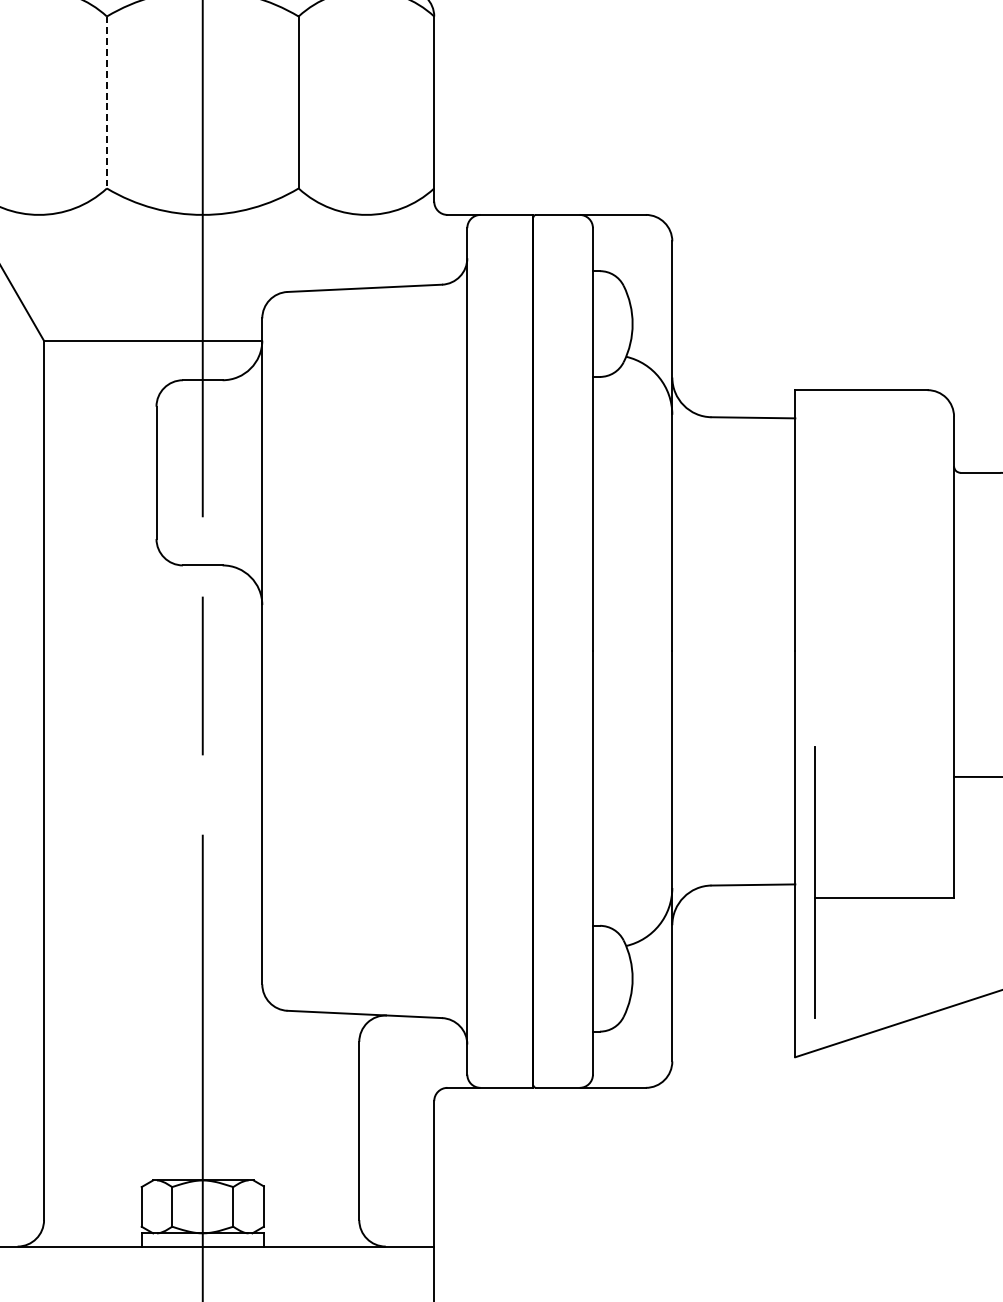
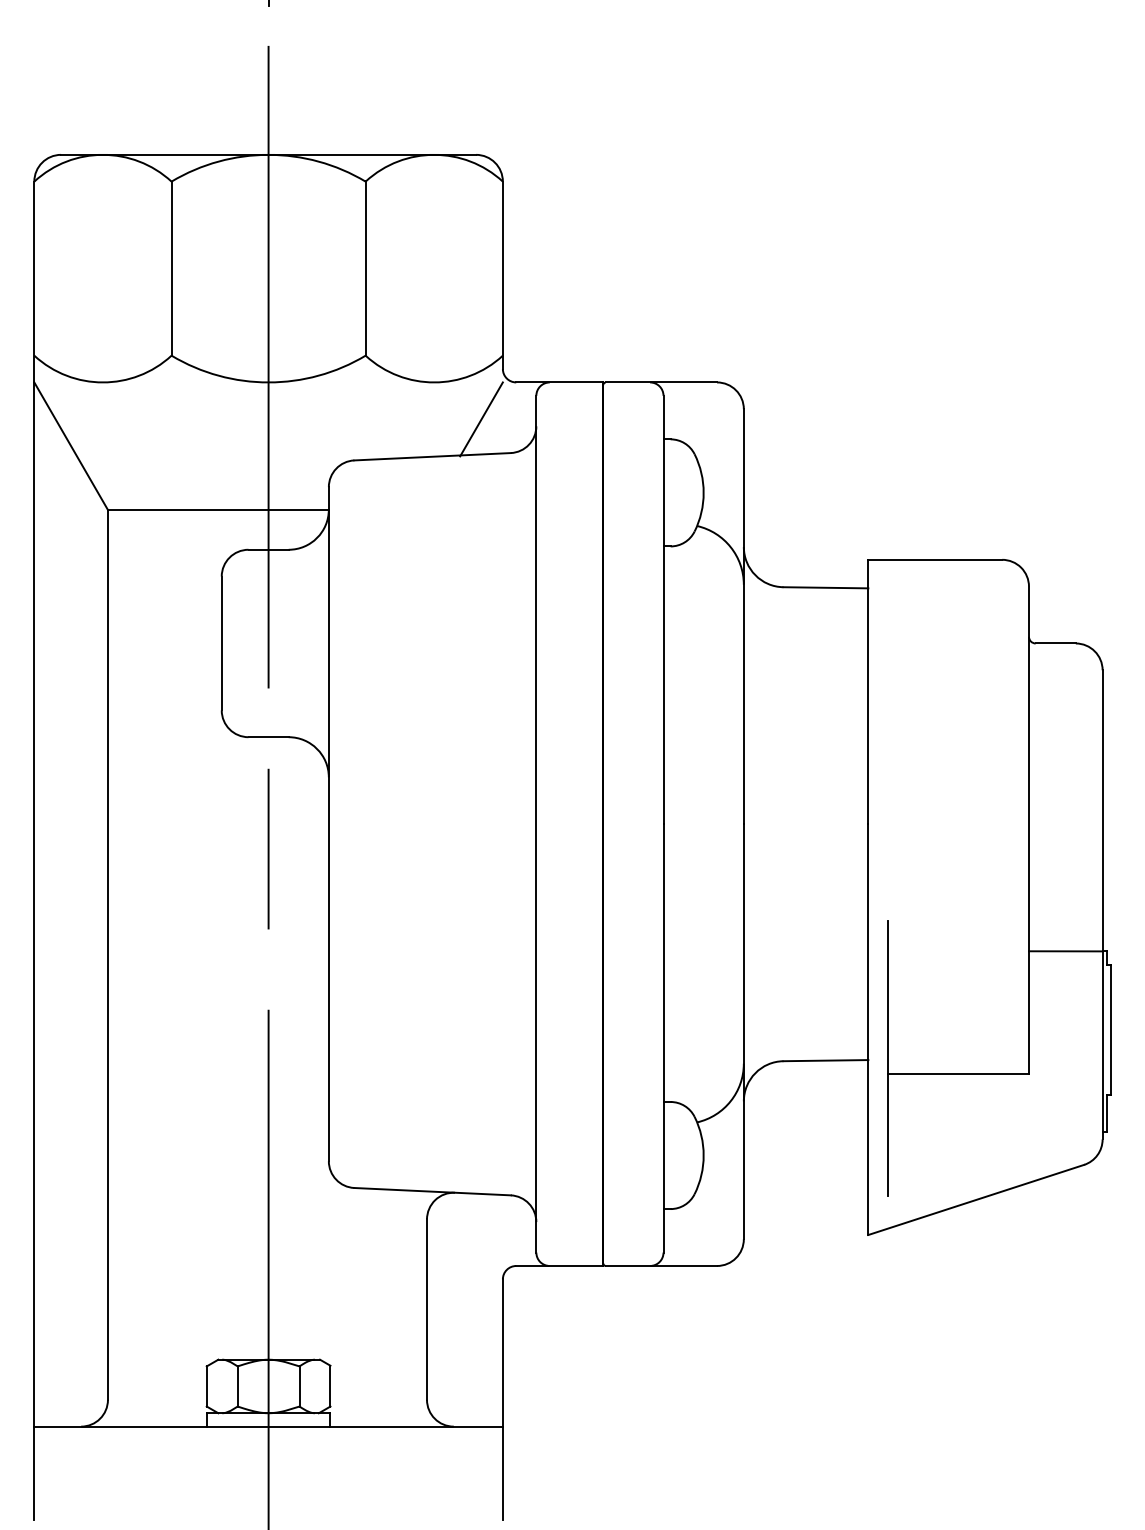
line: (106, 103) -> (171, 269), dashed -> solid
line: (413, 251) -> (481, 419), added

